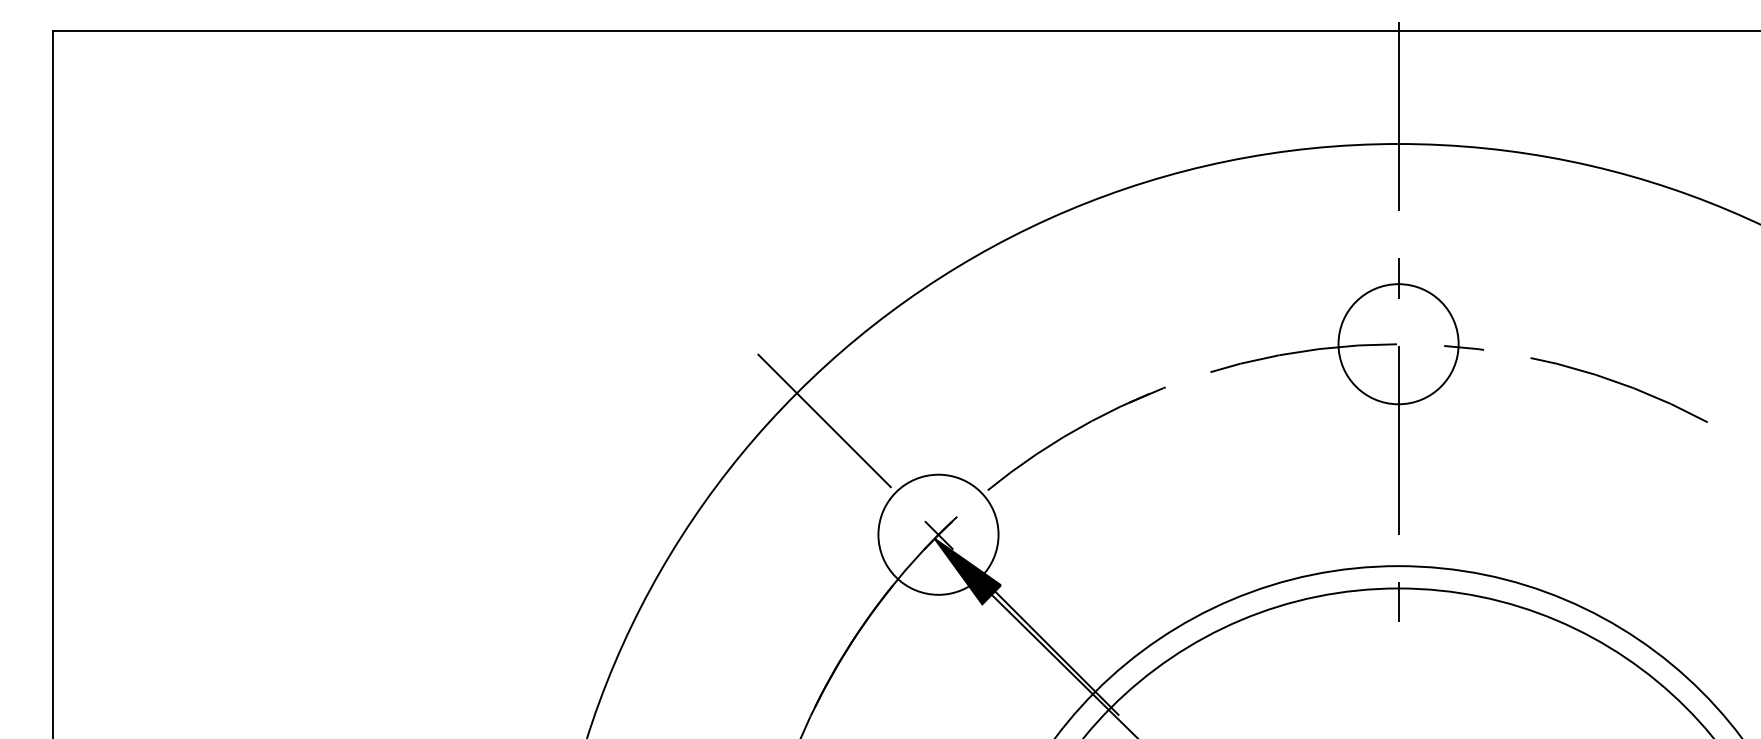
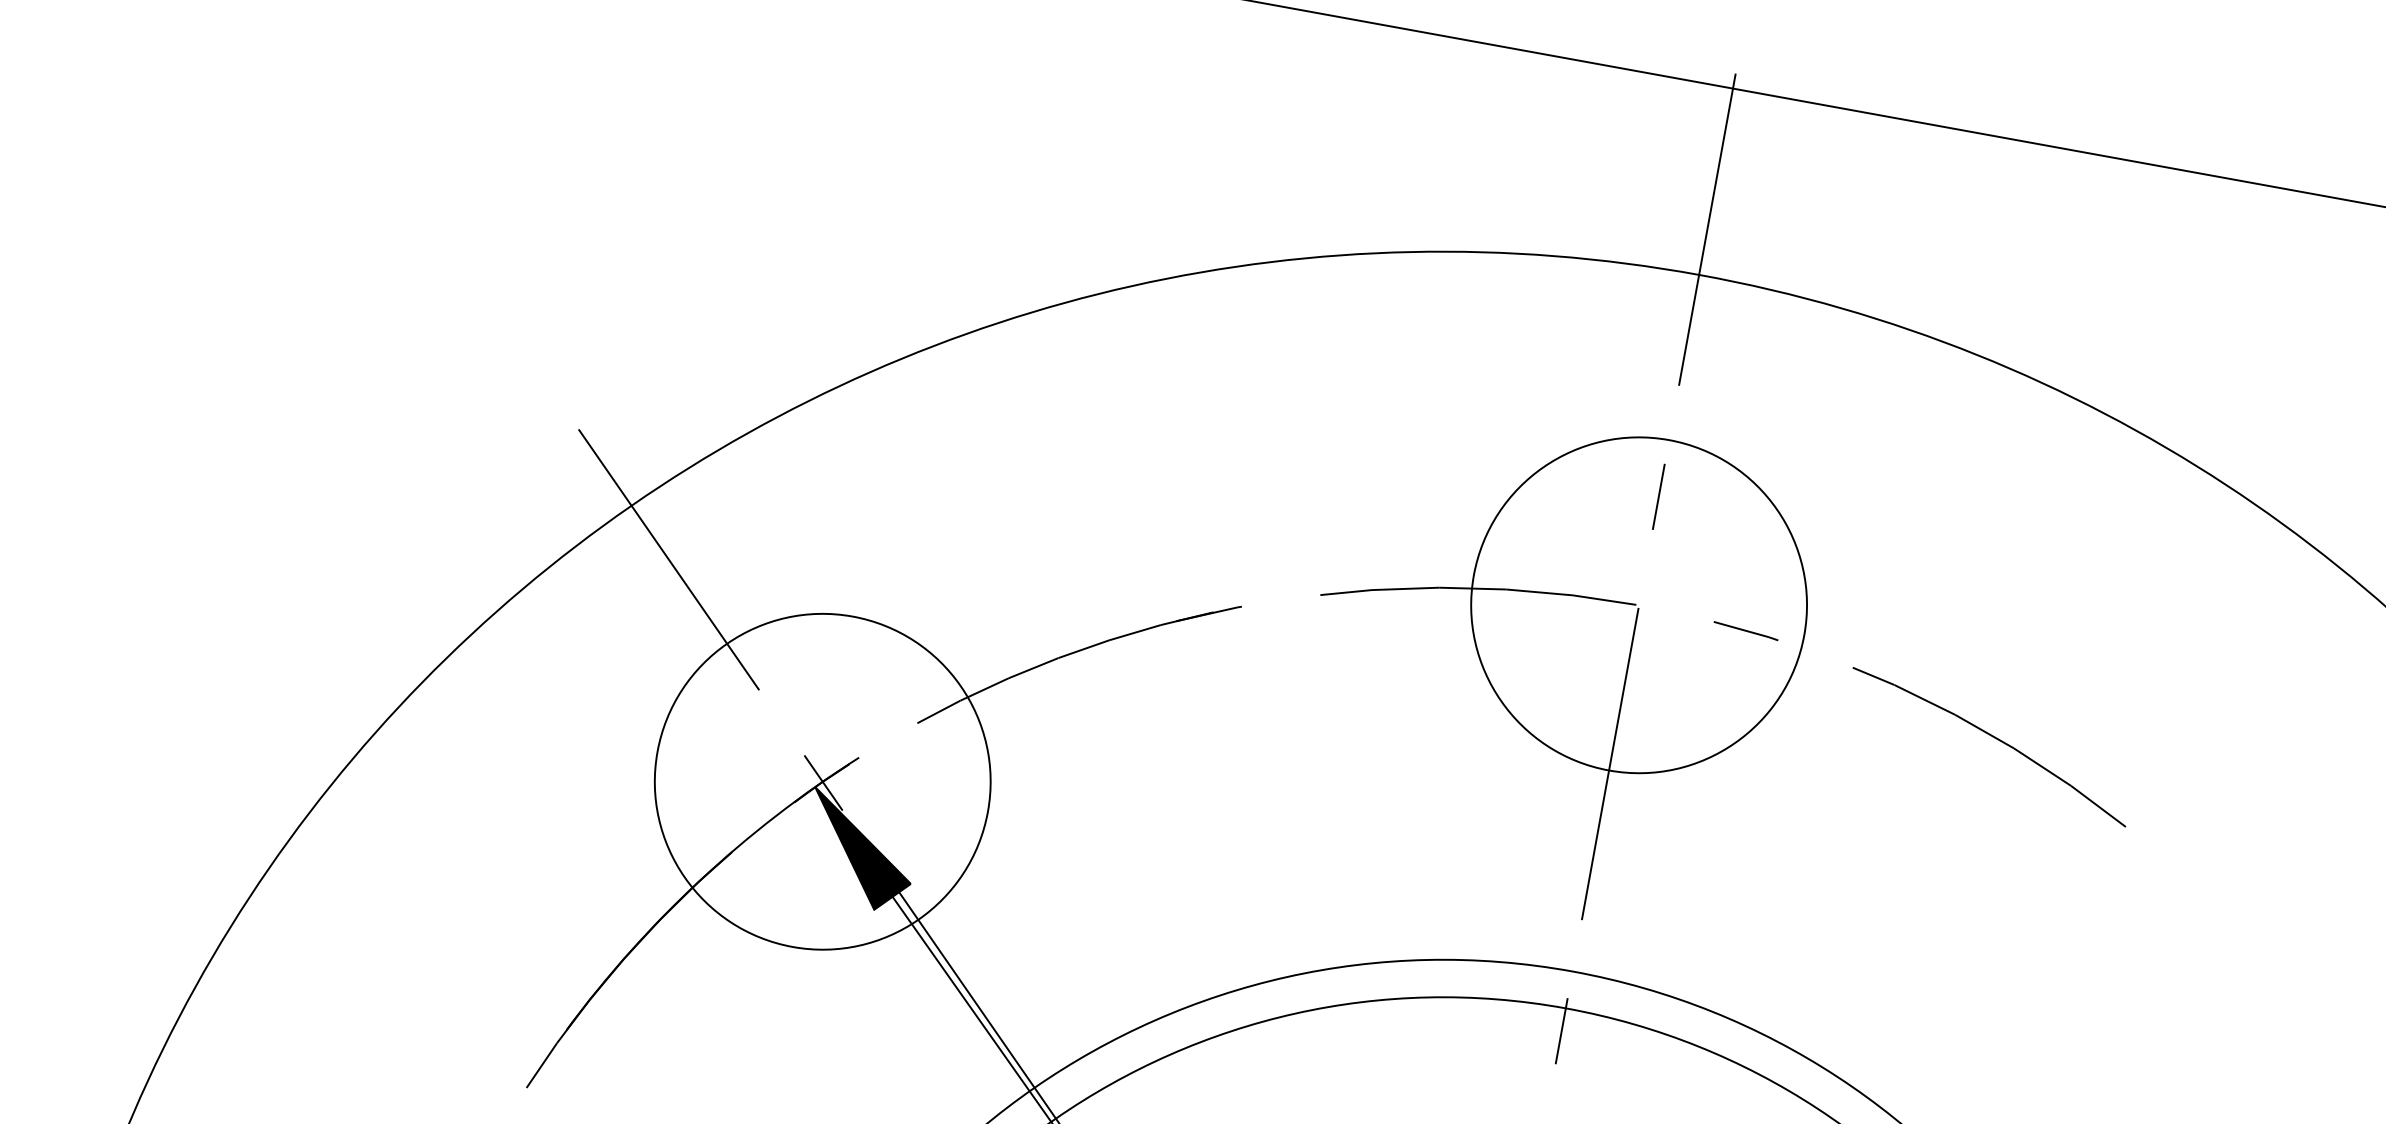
circle: (1398, 344) -> (1638, 605), size x1.67
circle: (938, 534) -> (822, 781), size x1.67

